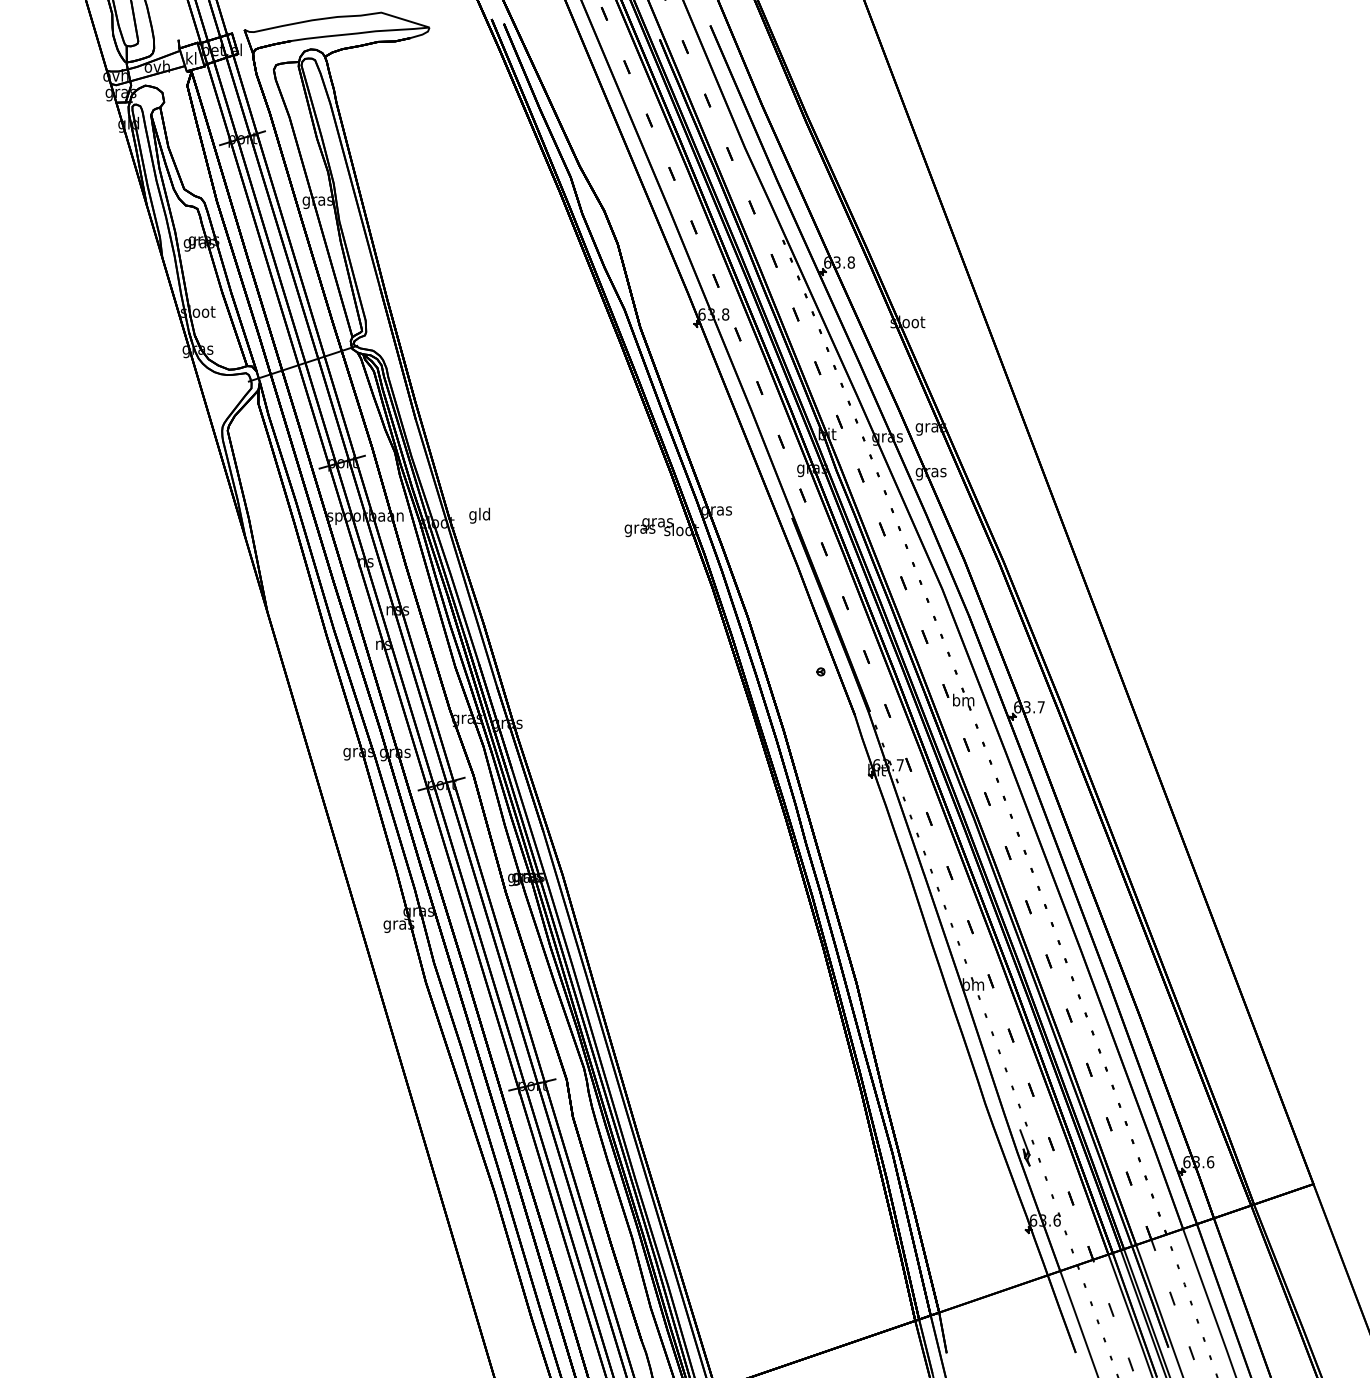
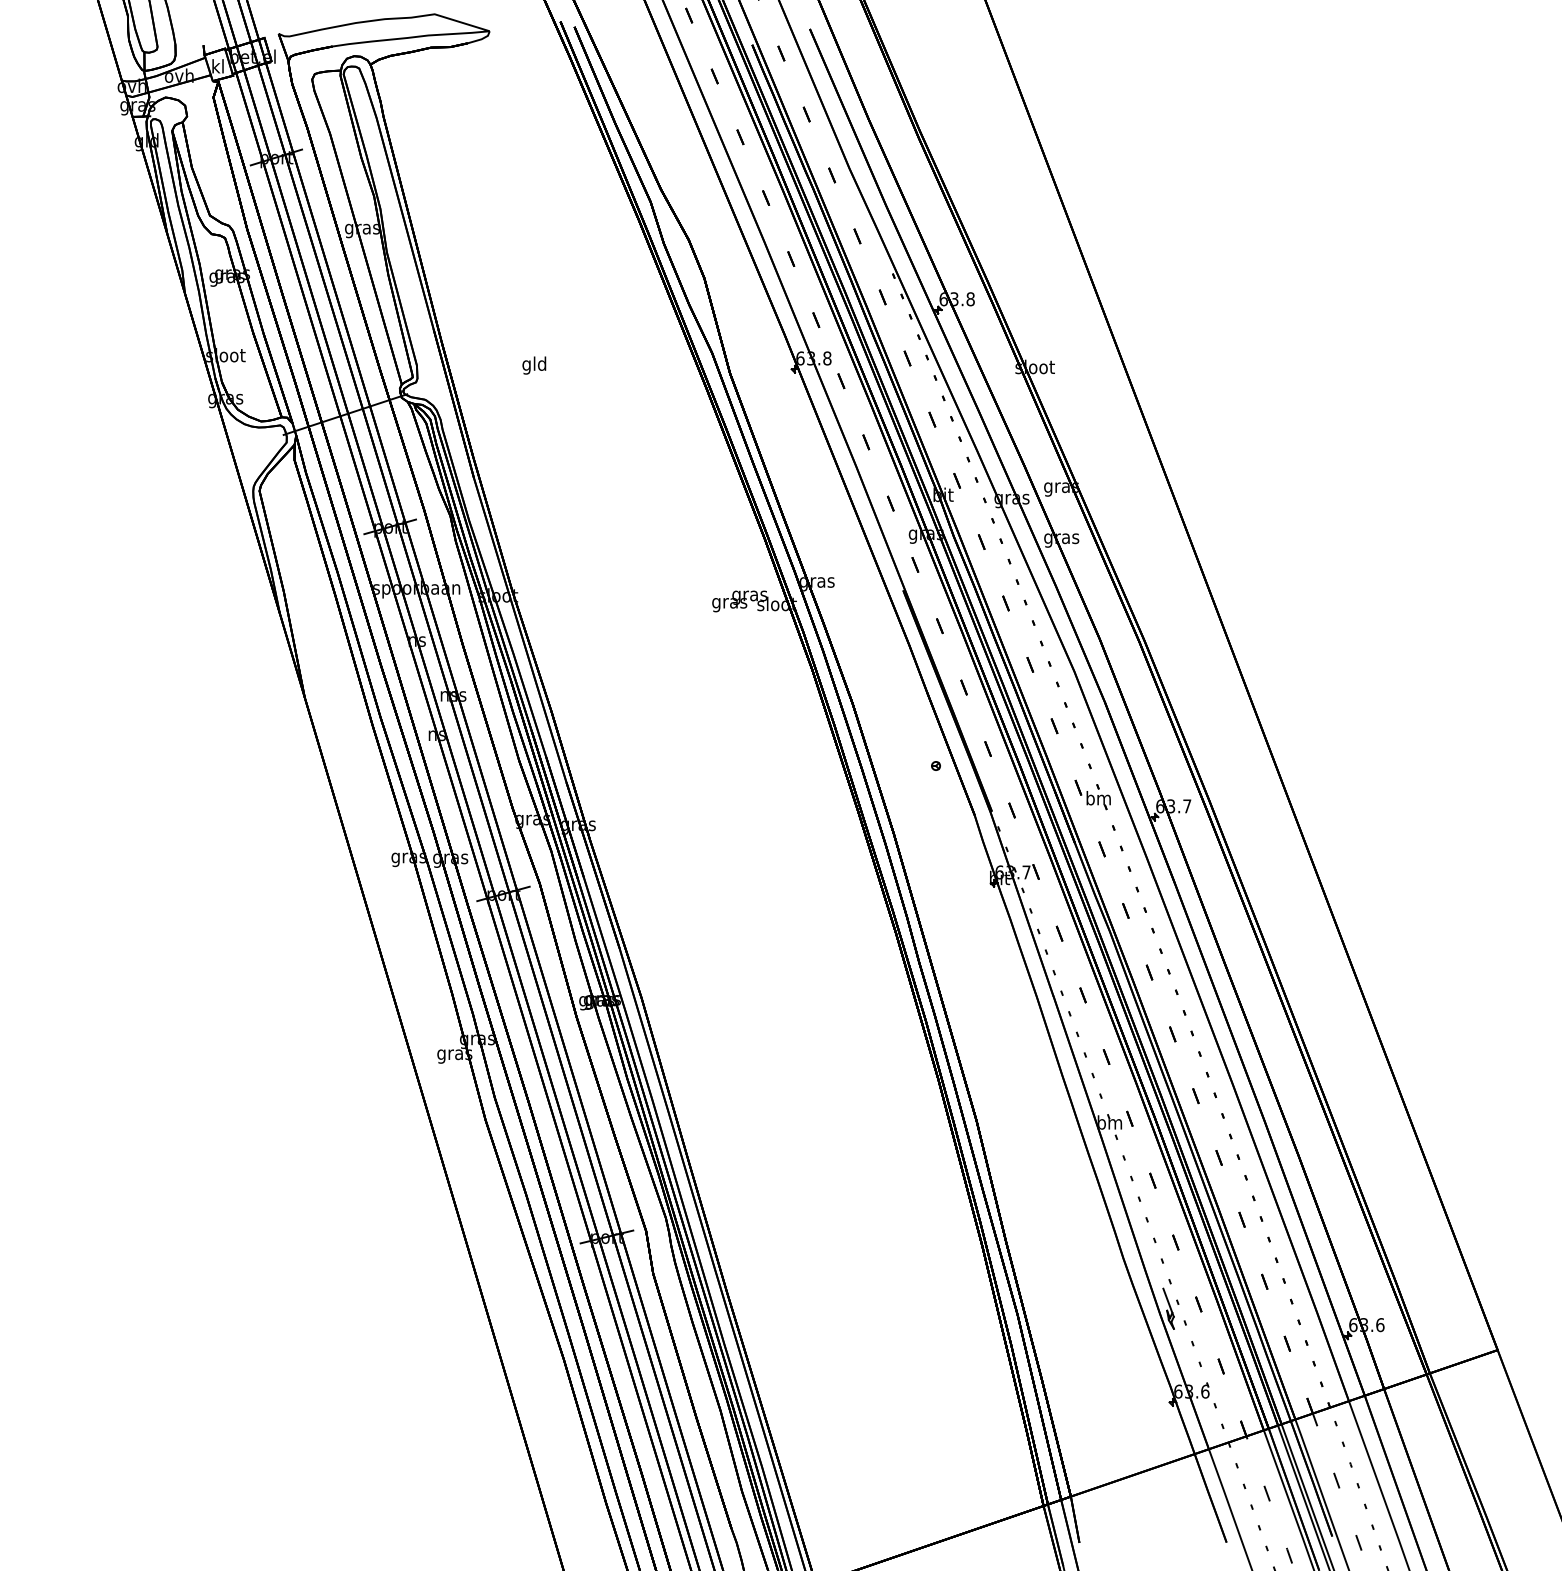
text: (479, 515) -> (534, 365), moved

